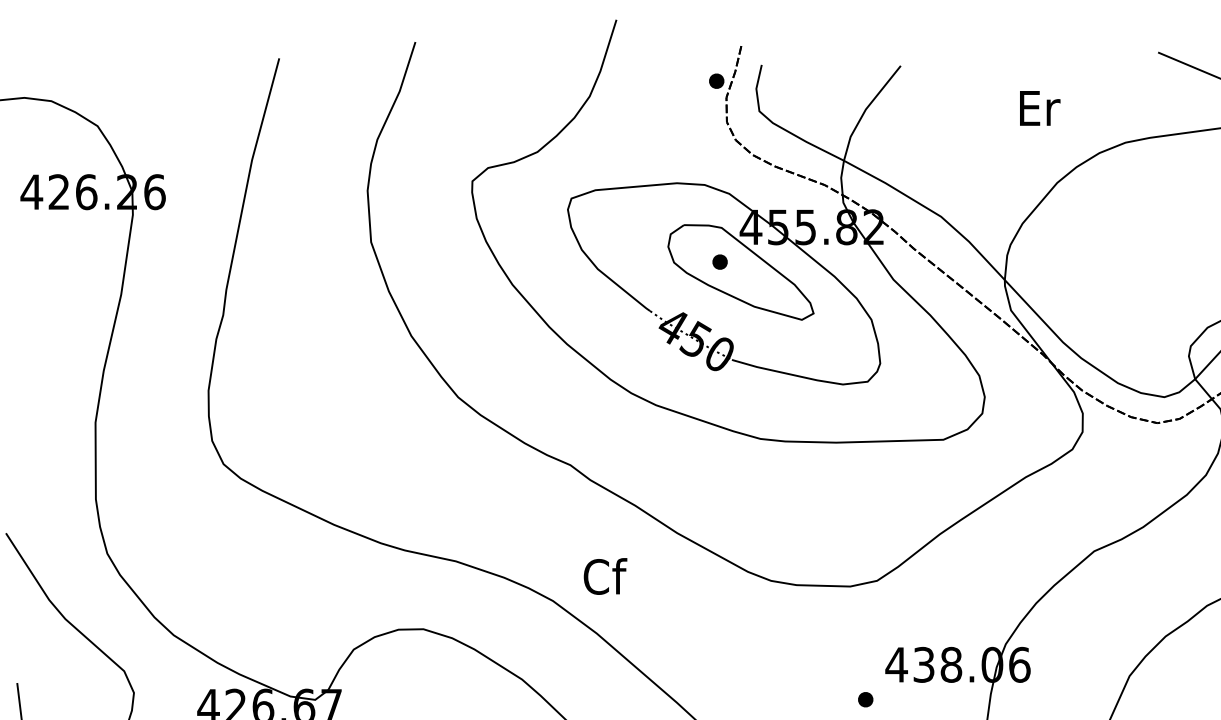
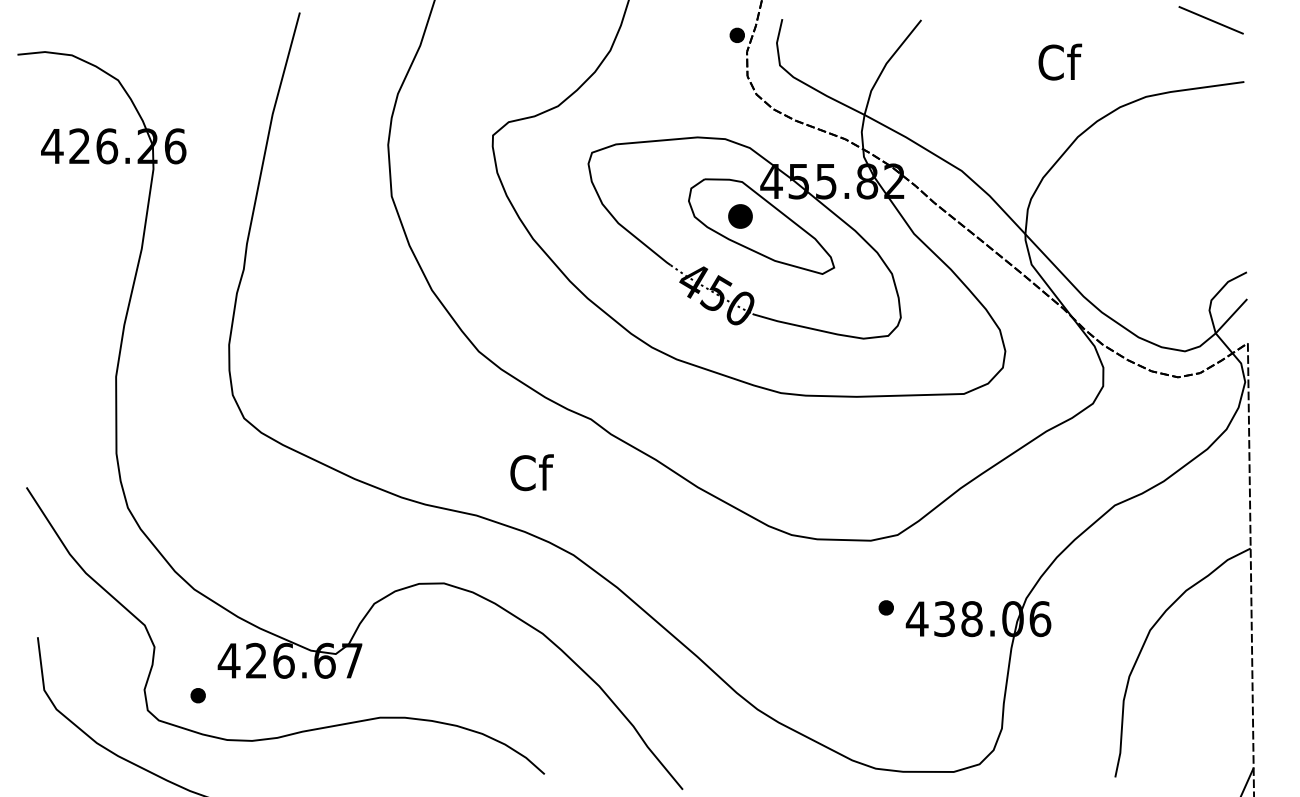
text: (1039, 107) -> (1060, 61), Er -> Cf
part: (719, 261) -> (740, 215), size x1.6
text: (604, 576) -> (531, 472), moved
part: (864, 699) -> (885, 607), moved

